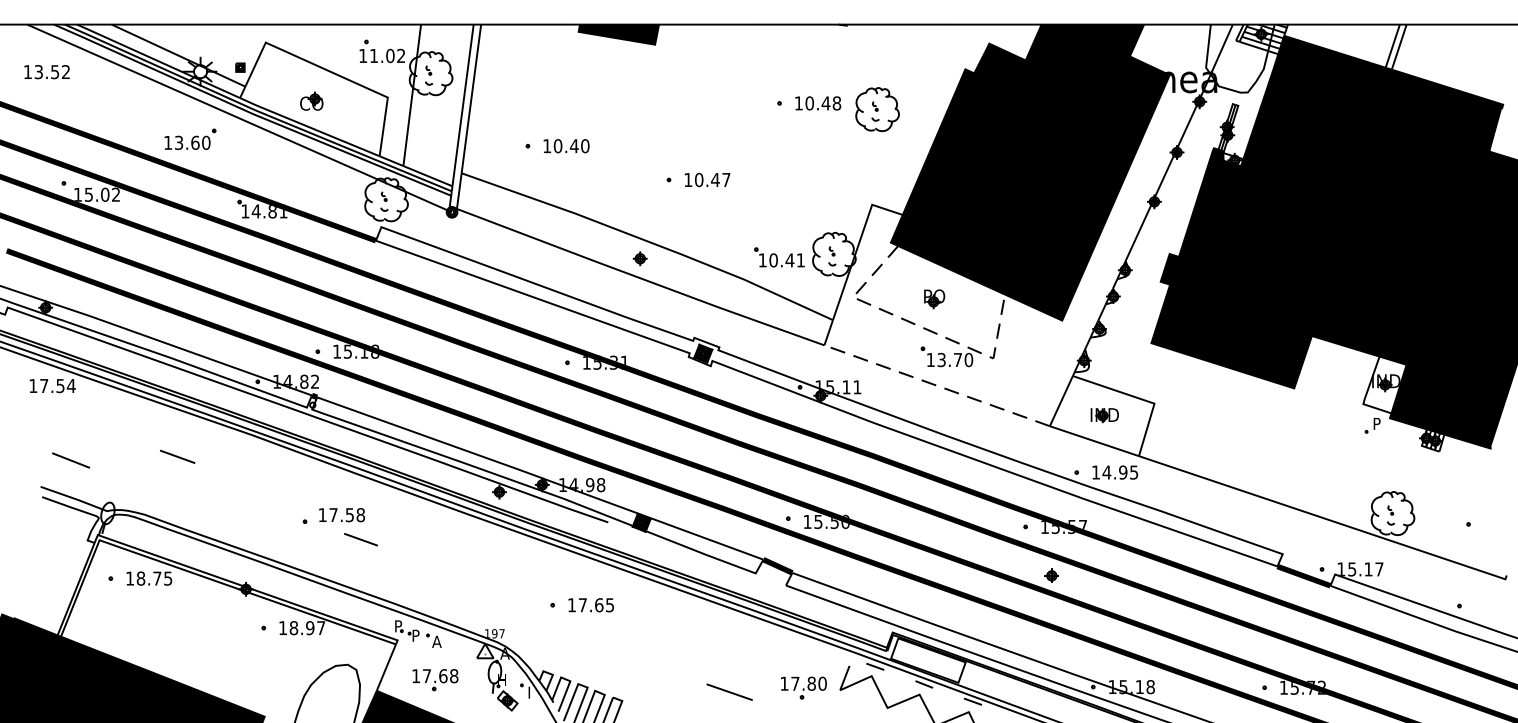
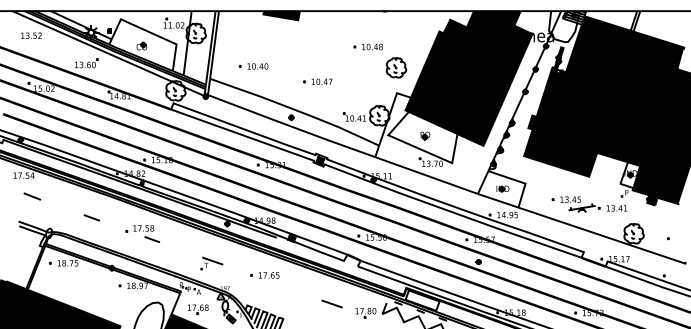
text: (47, 71) -> (31, 35), moved
part: (877, 108) -> (396, 67), moved
line: (921, 326) -> (419, 148), dashed -> solid
line: (936, 385) -> (426, 175), dashed -> solid
part: (1295, 449) -> (589, 204), added
line: (176, 455) -> (91, 217), moved
line: (71, 460) -> (32, 196), moved
part: (339, 526) -> (142, 233), moved
part: (464, 578) -> (211, 263), added
line: (728, 691) -> (331, 303), moved

